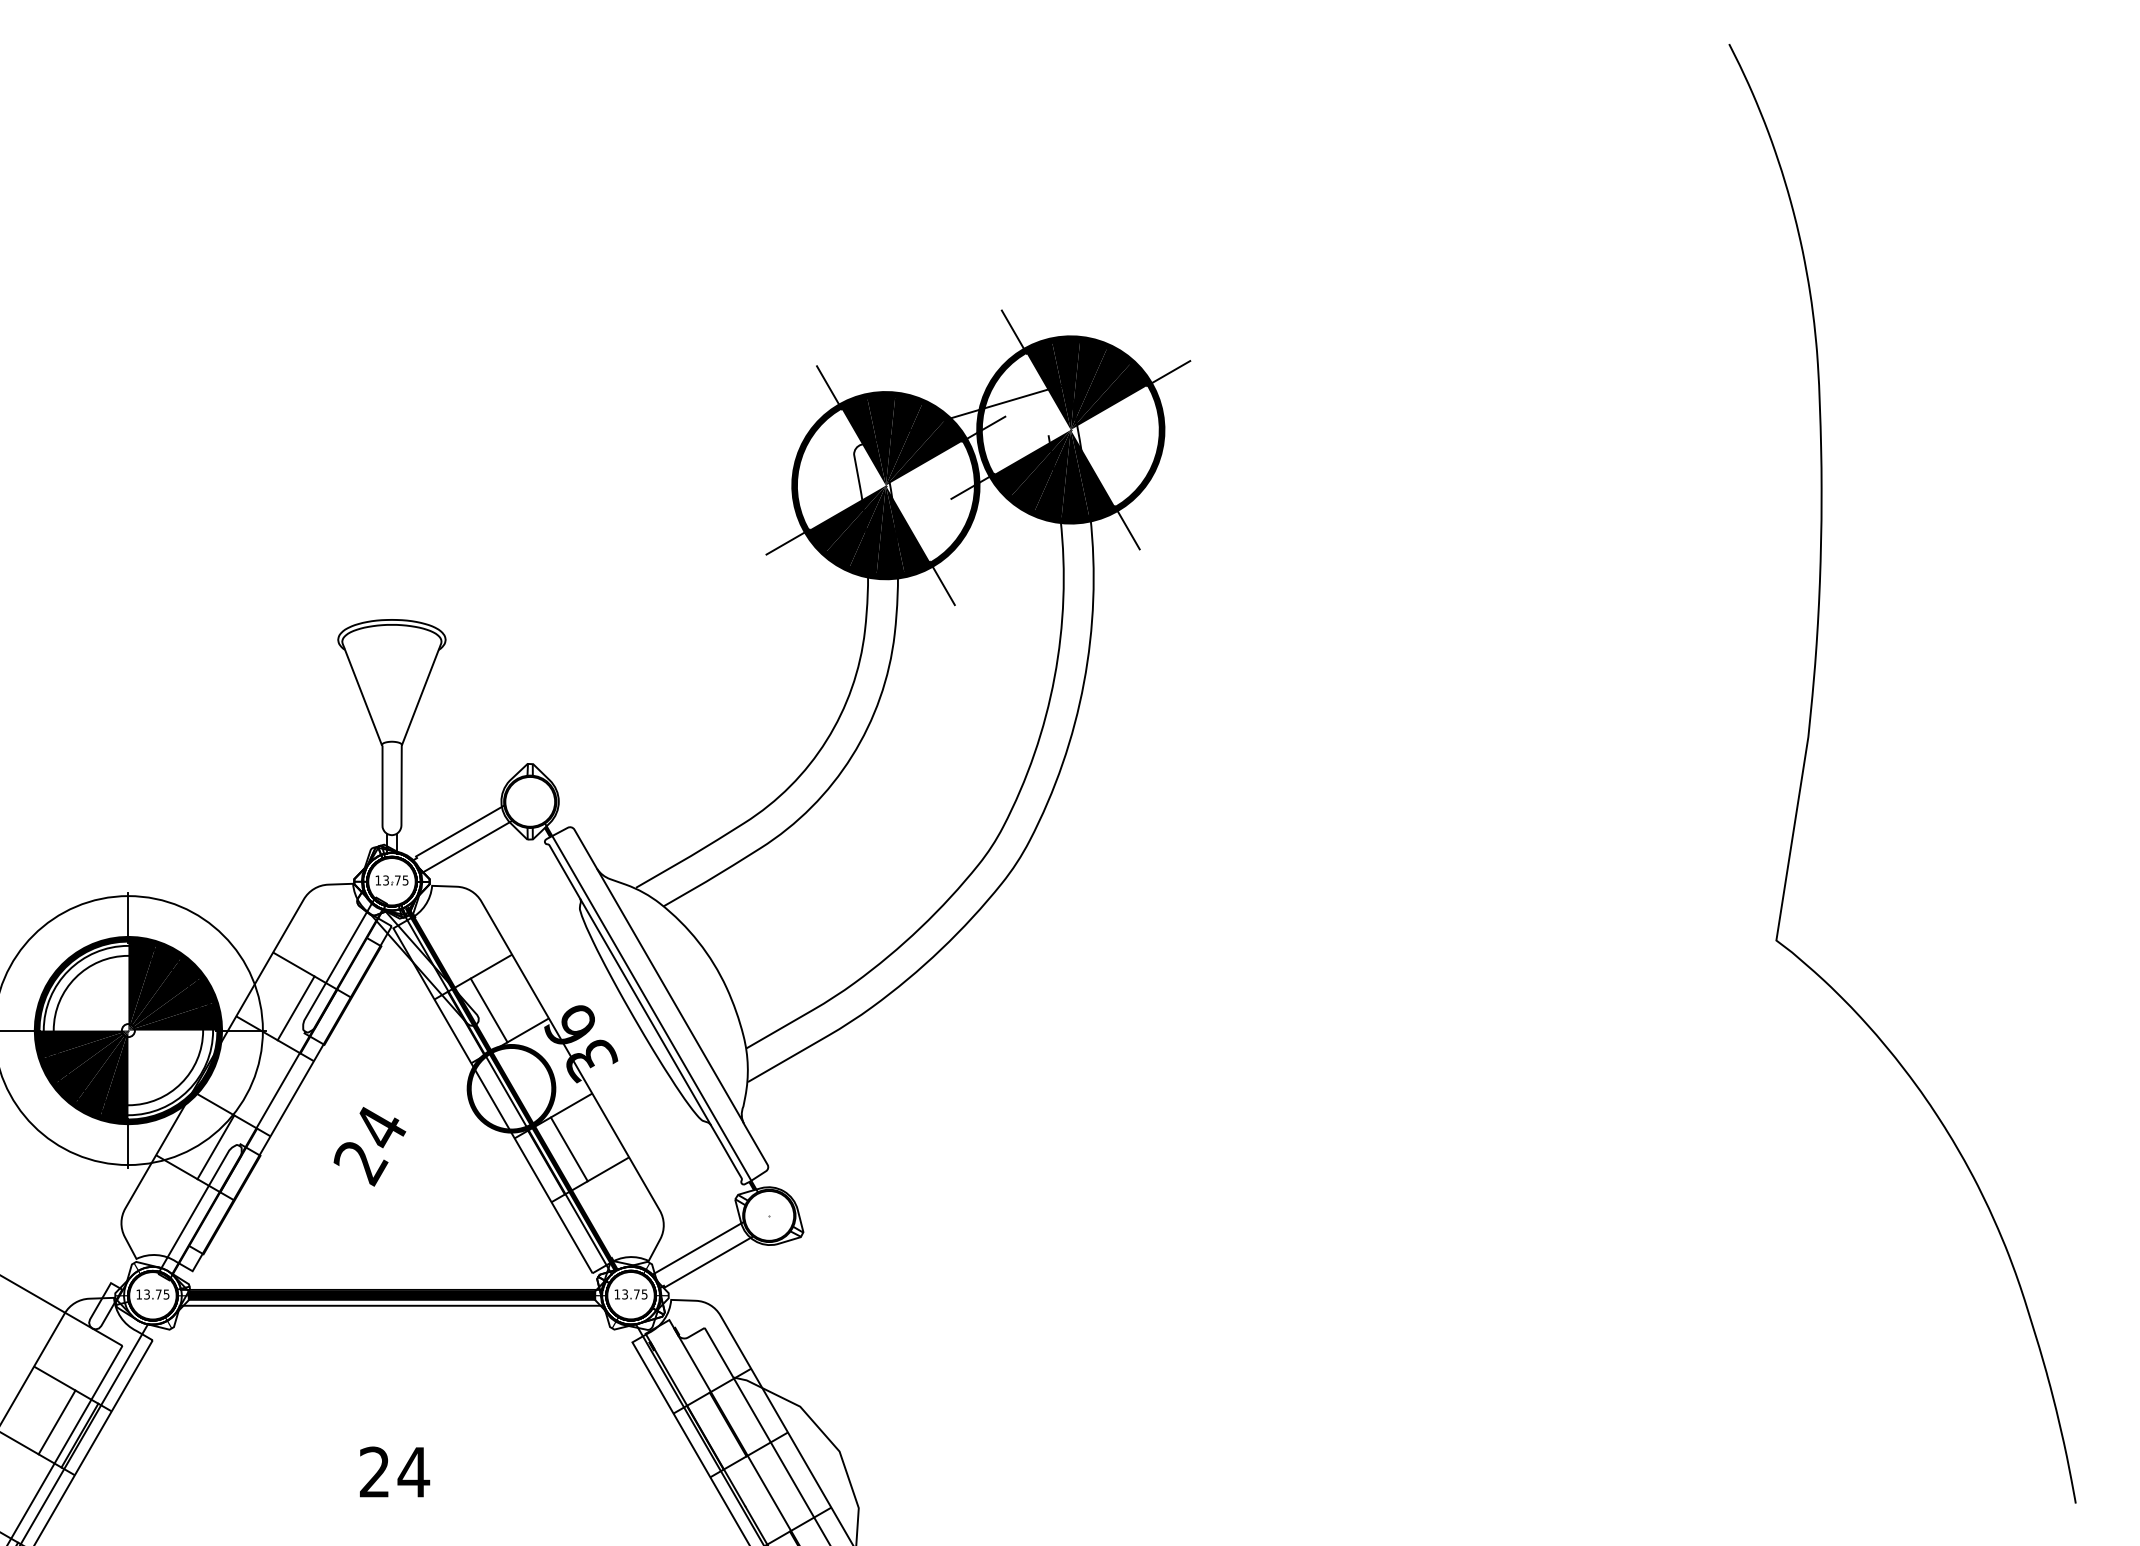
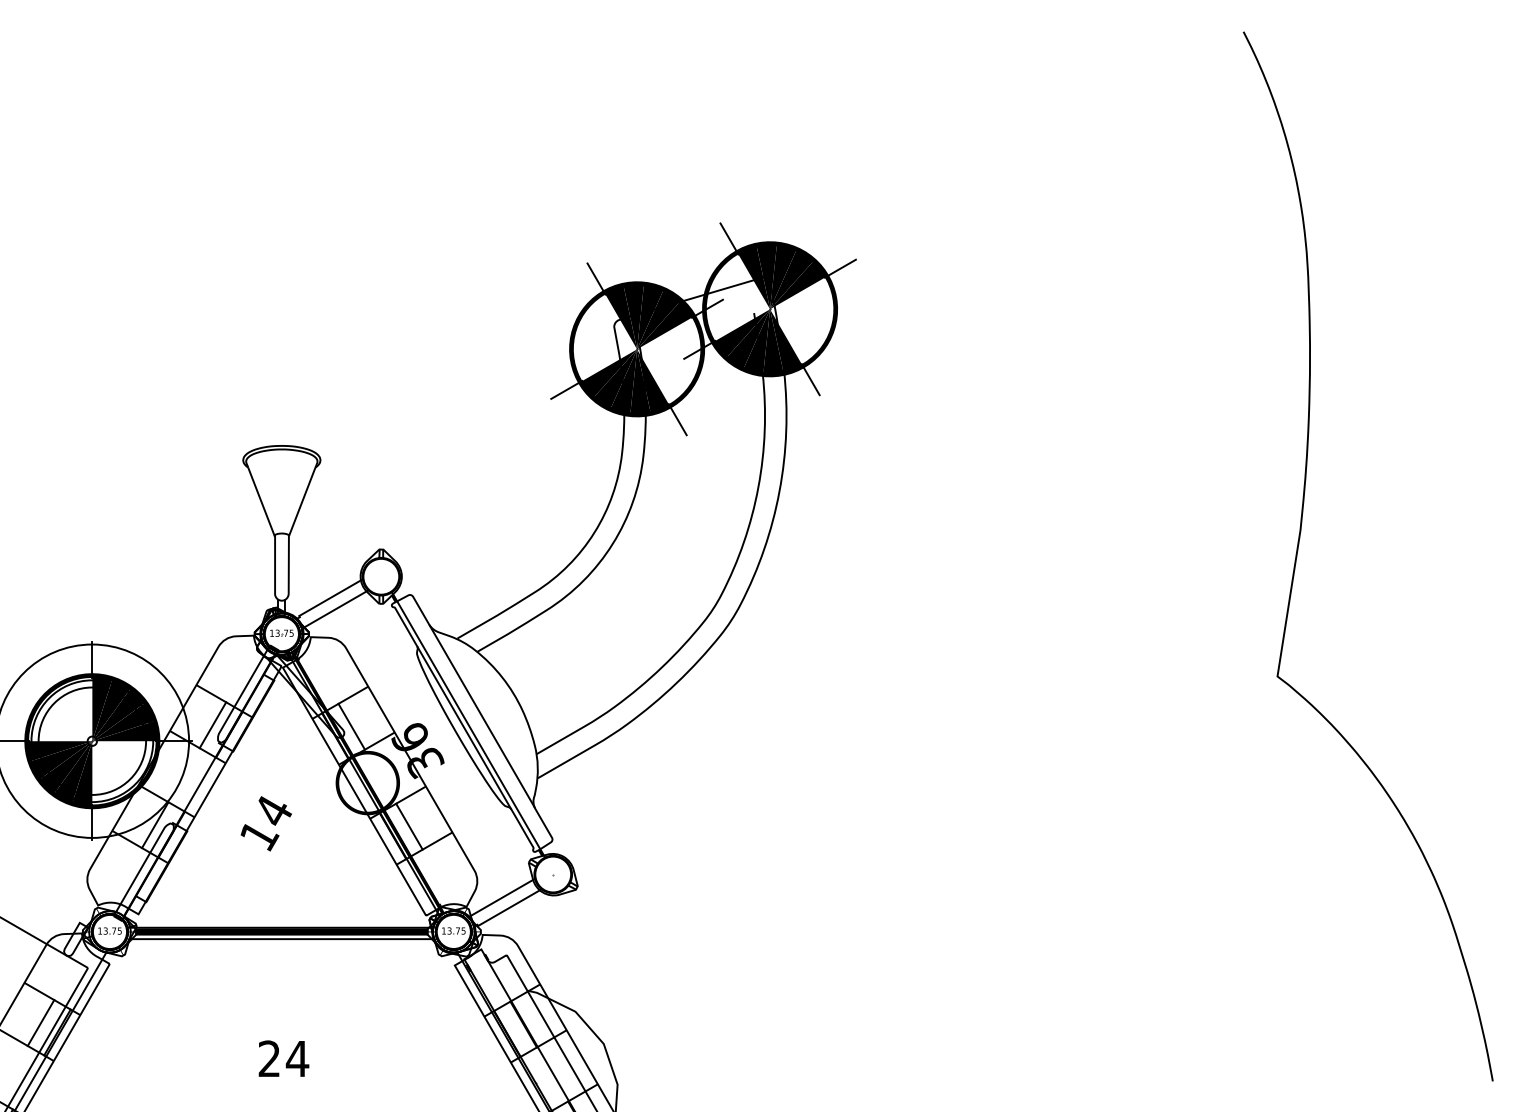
text: (360, 1164) -> (259, 837), 24 -> 14

